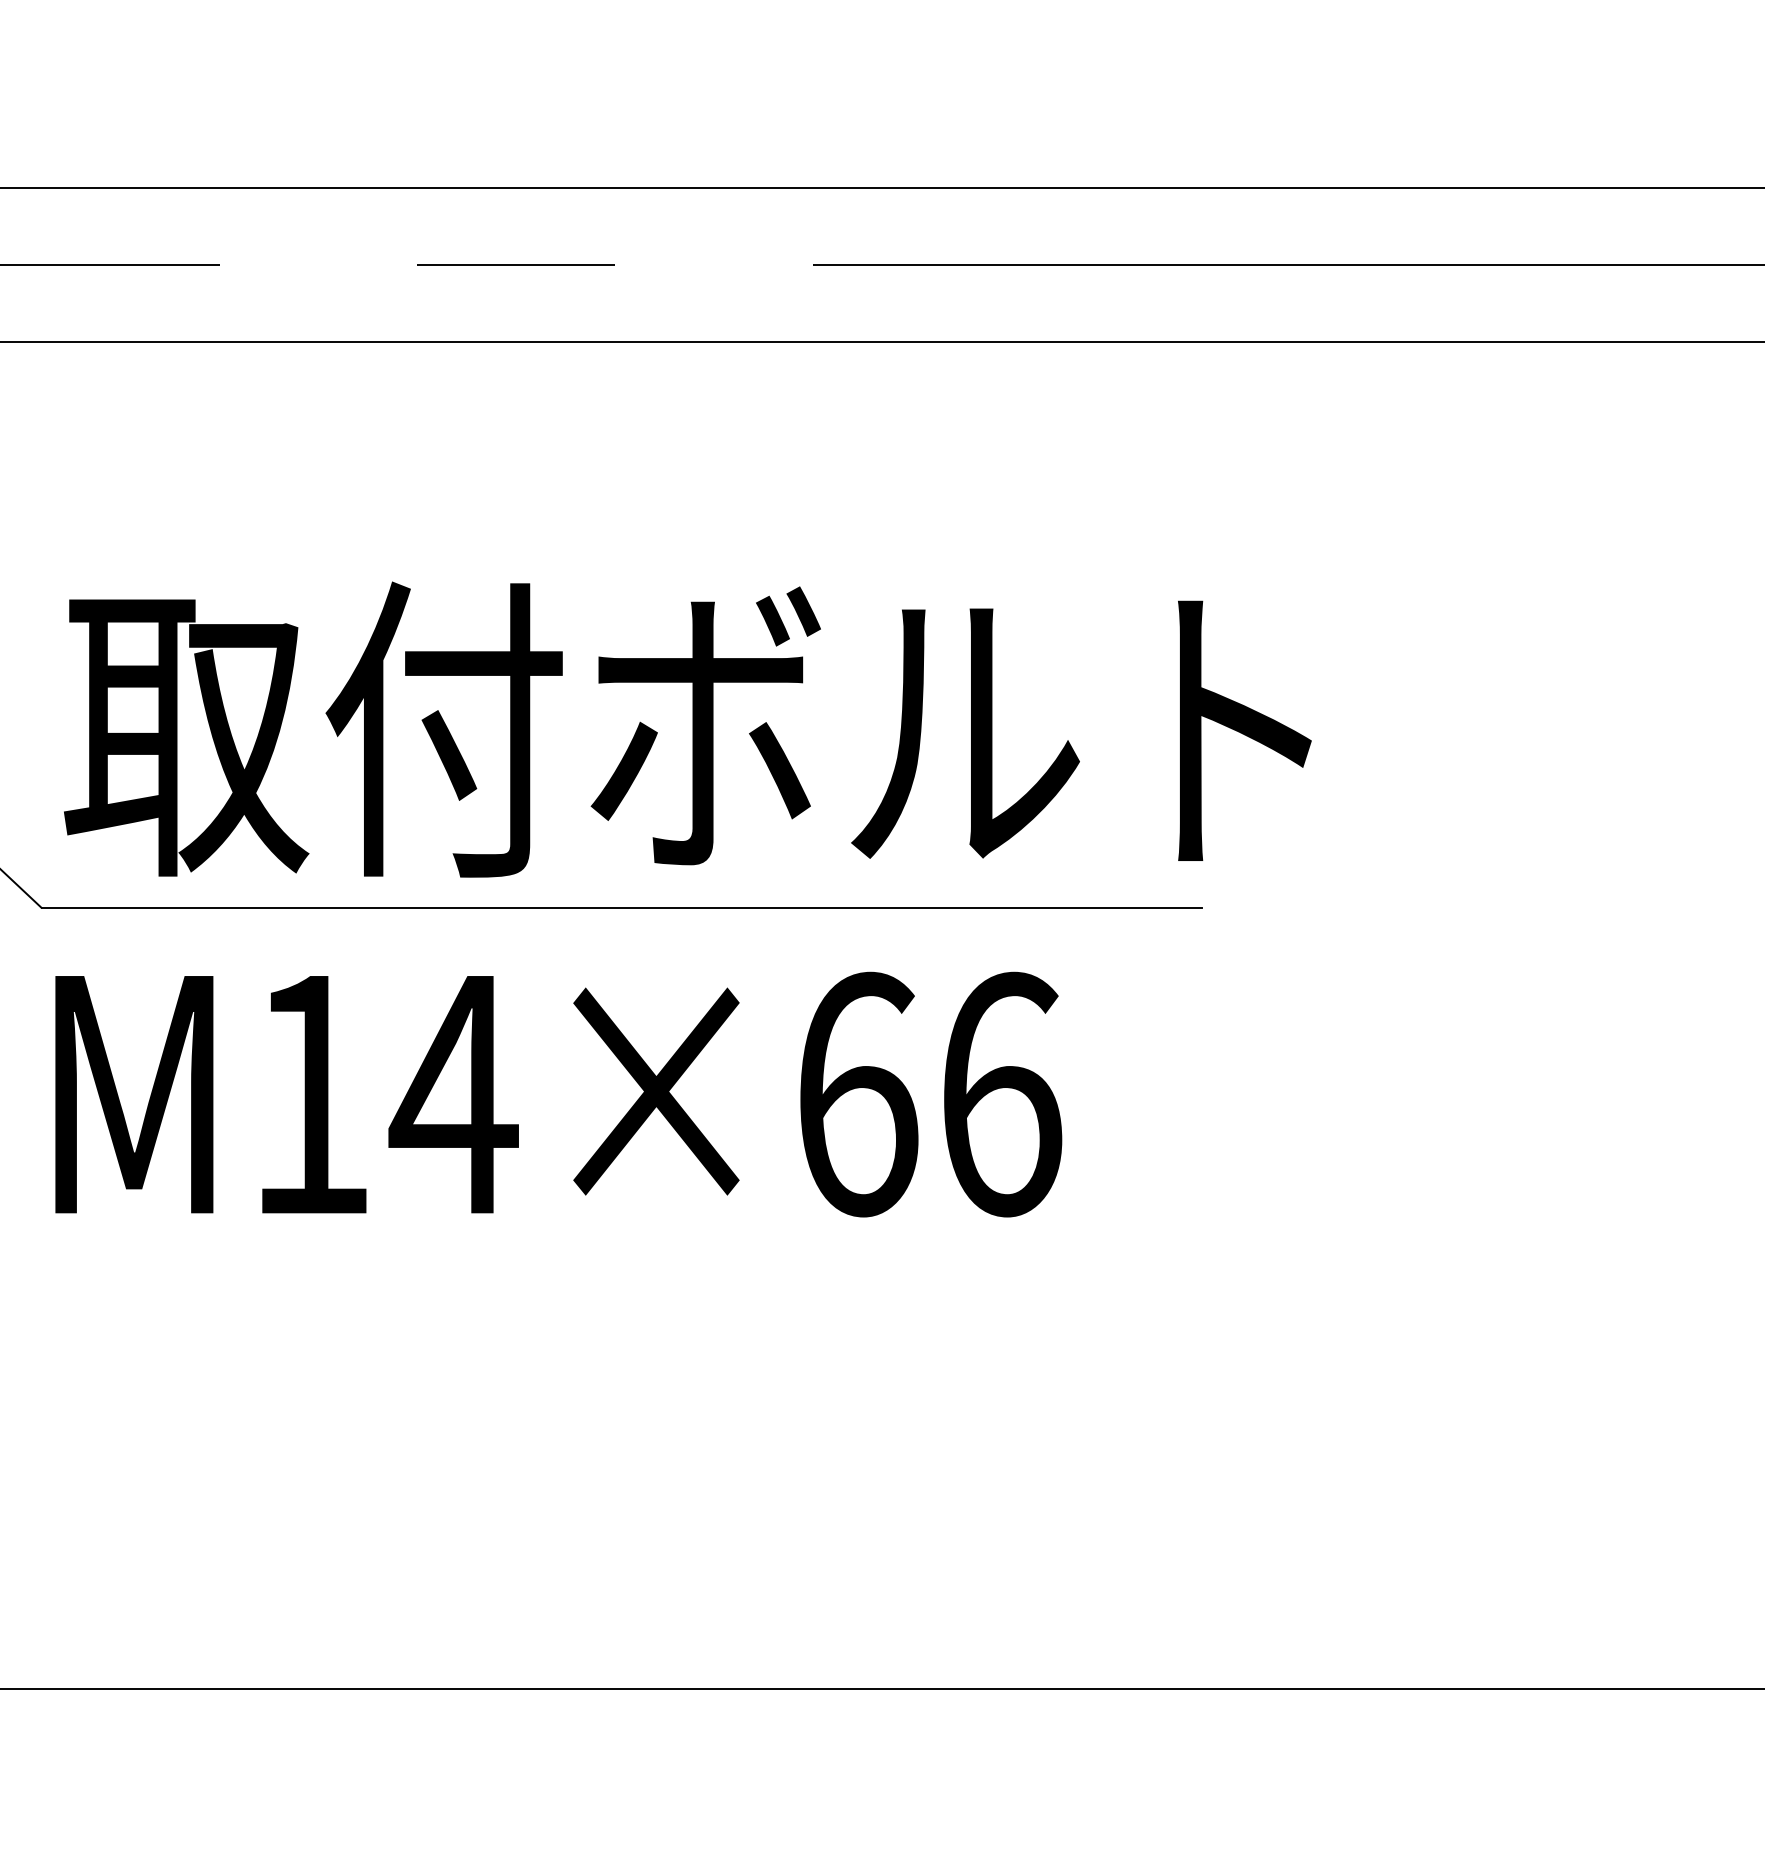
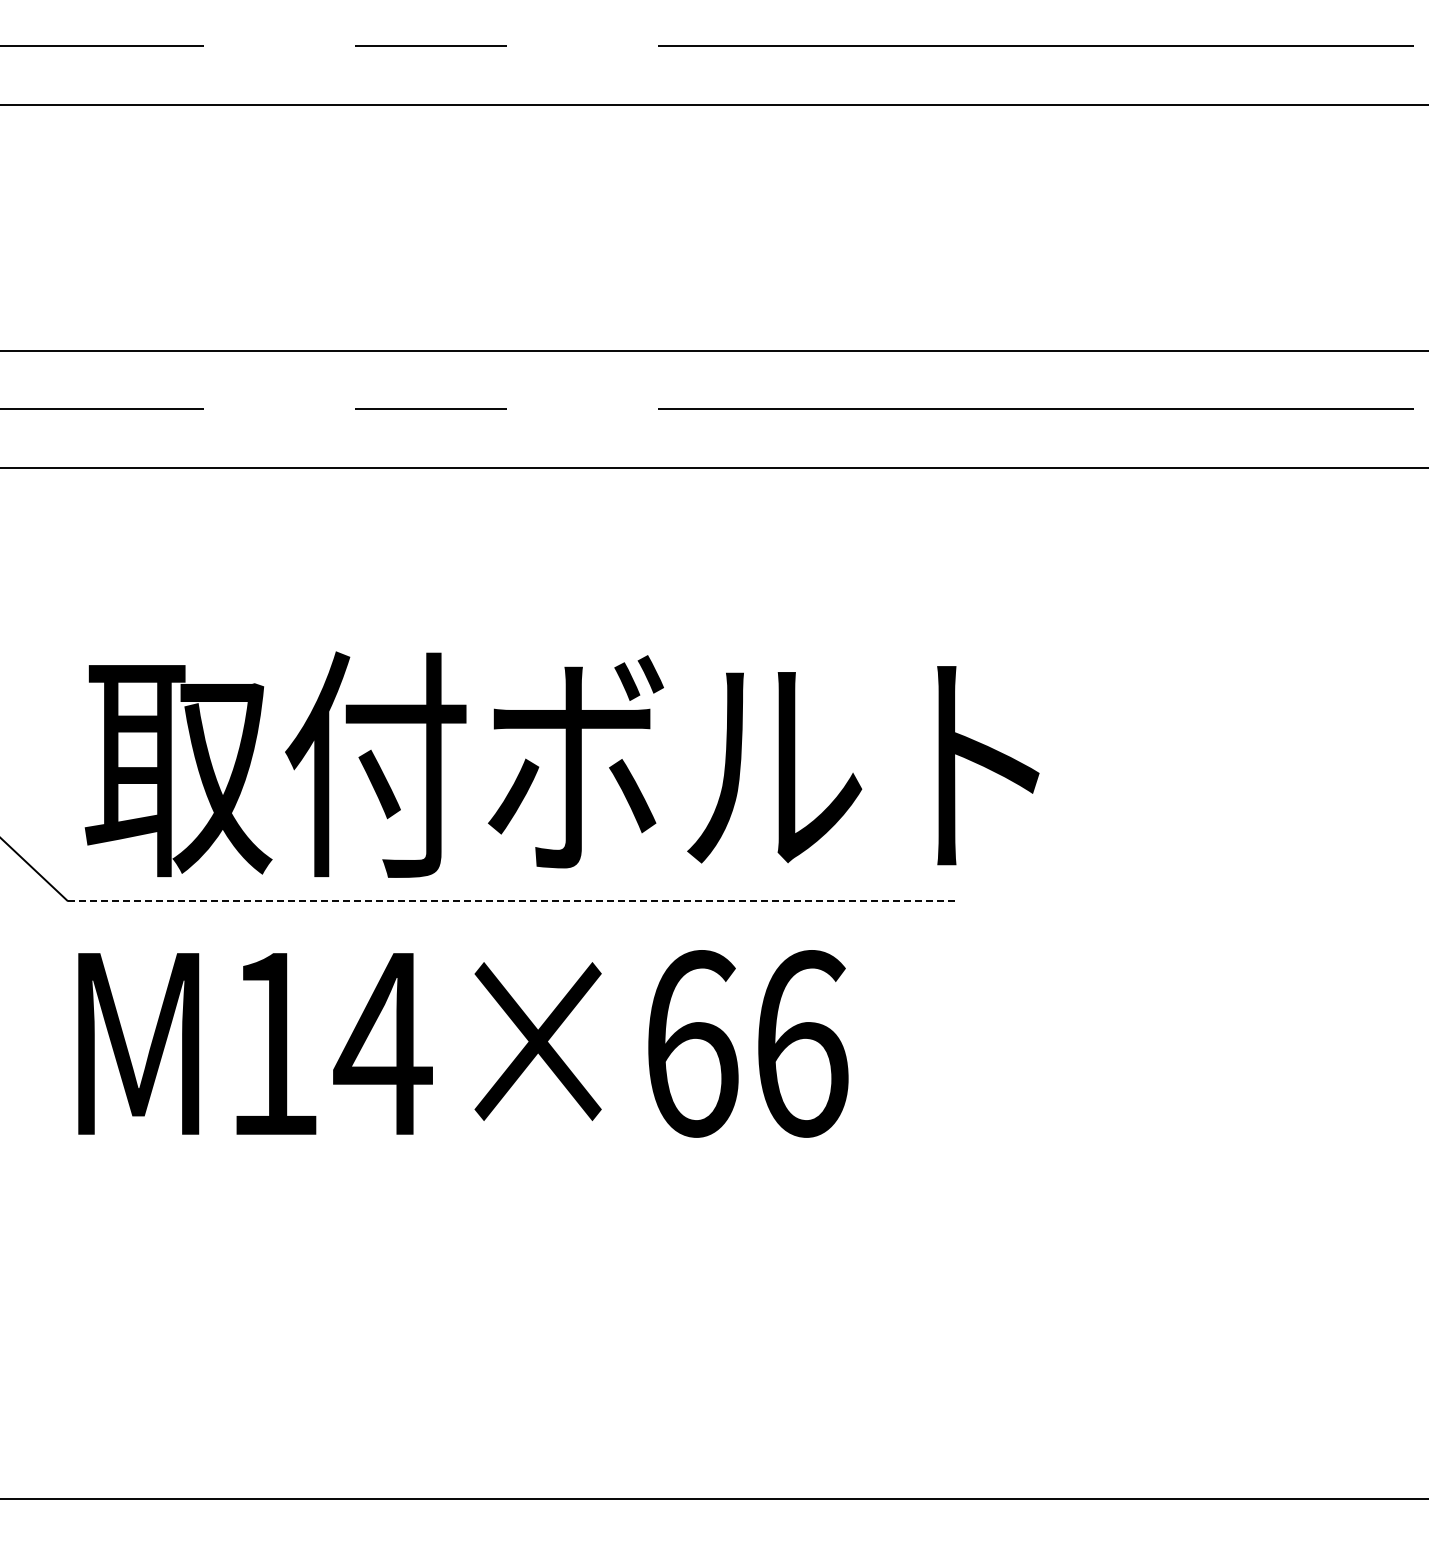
line: (621, 908) -> (511, 901), solid -> dashed

